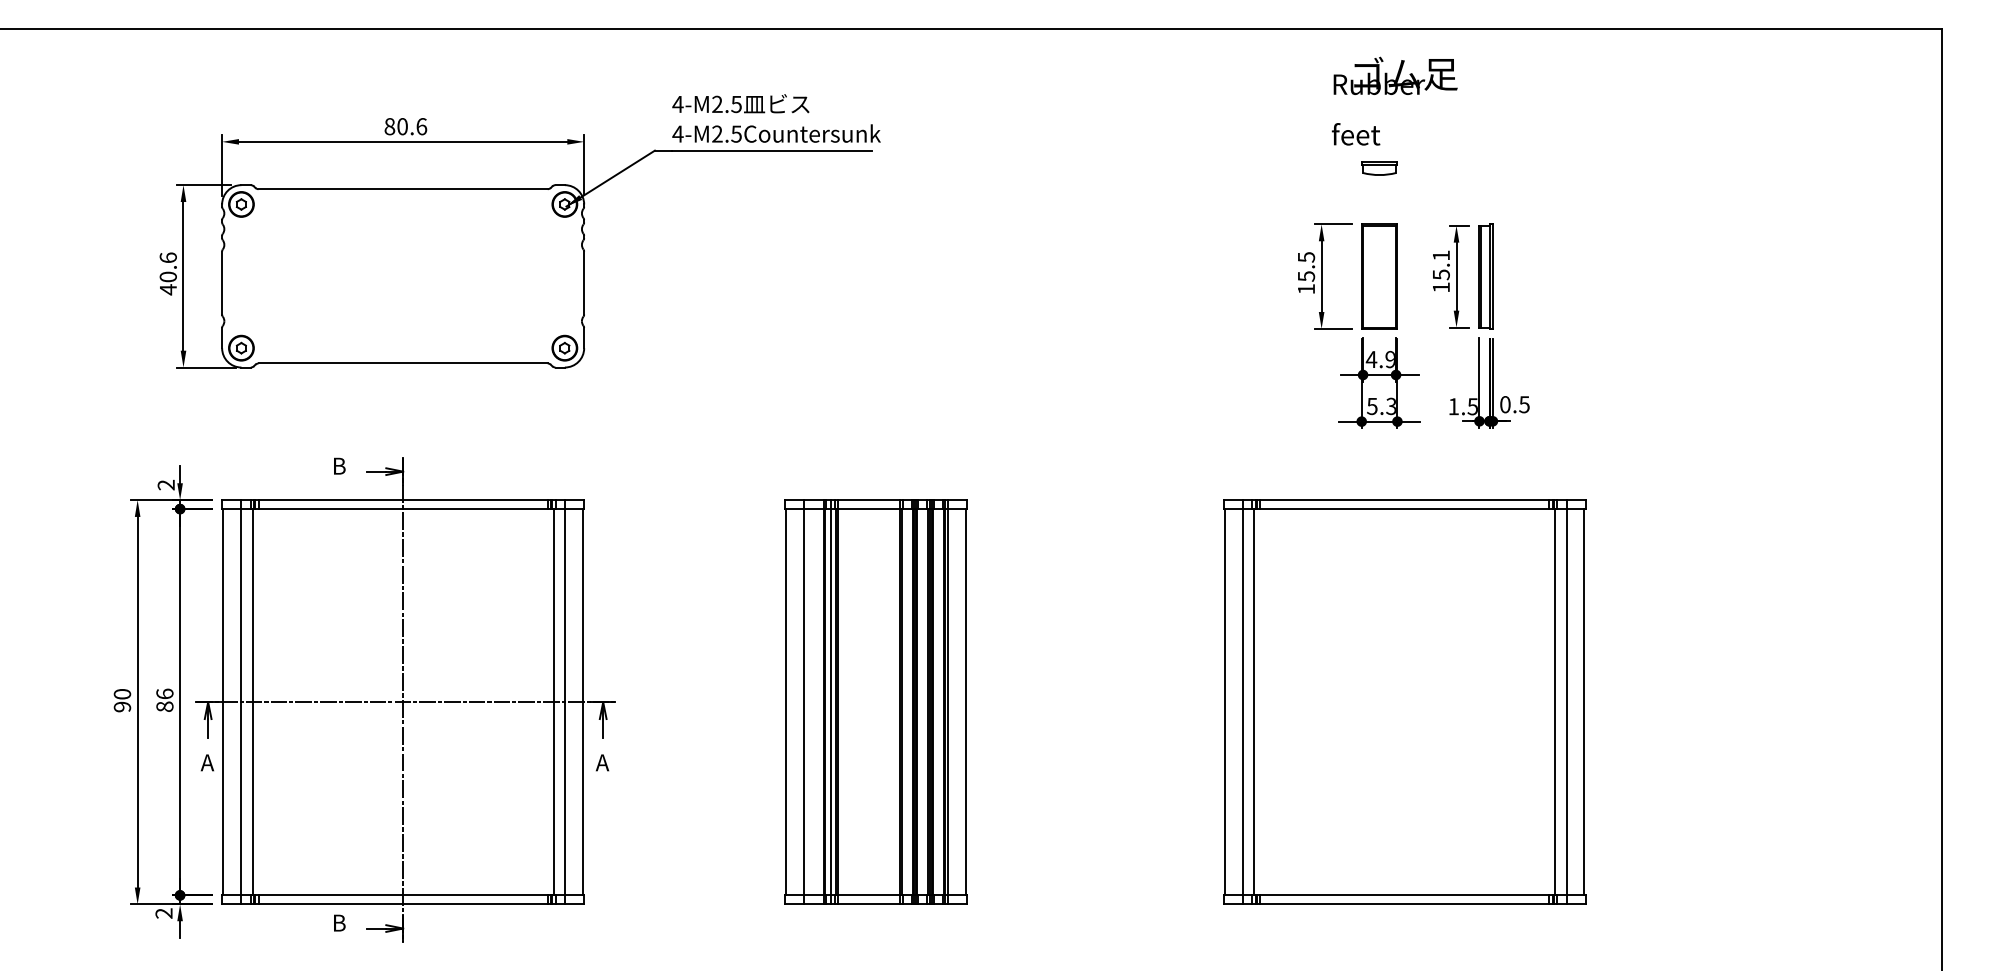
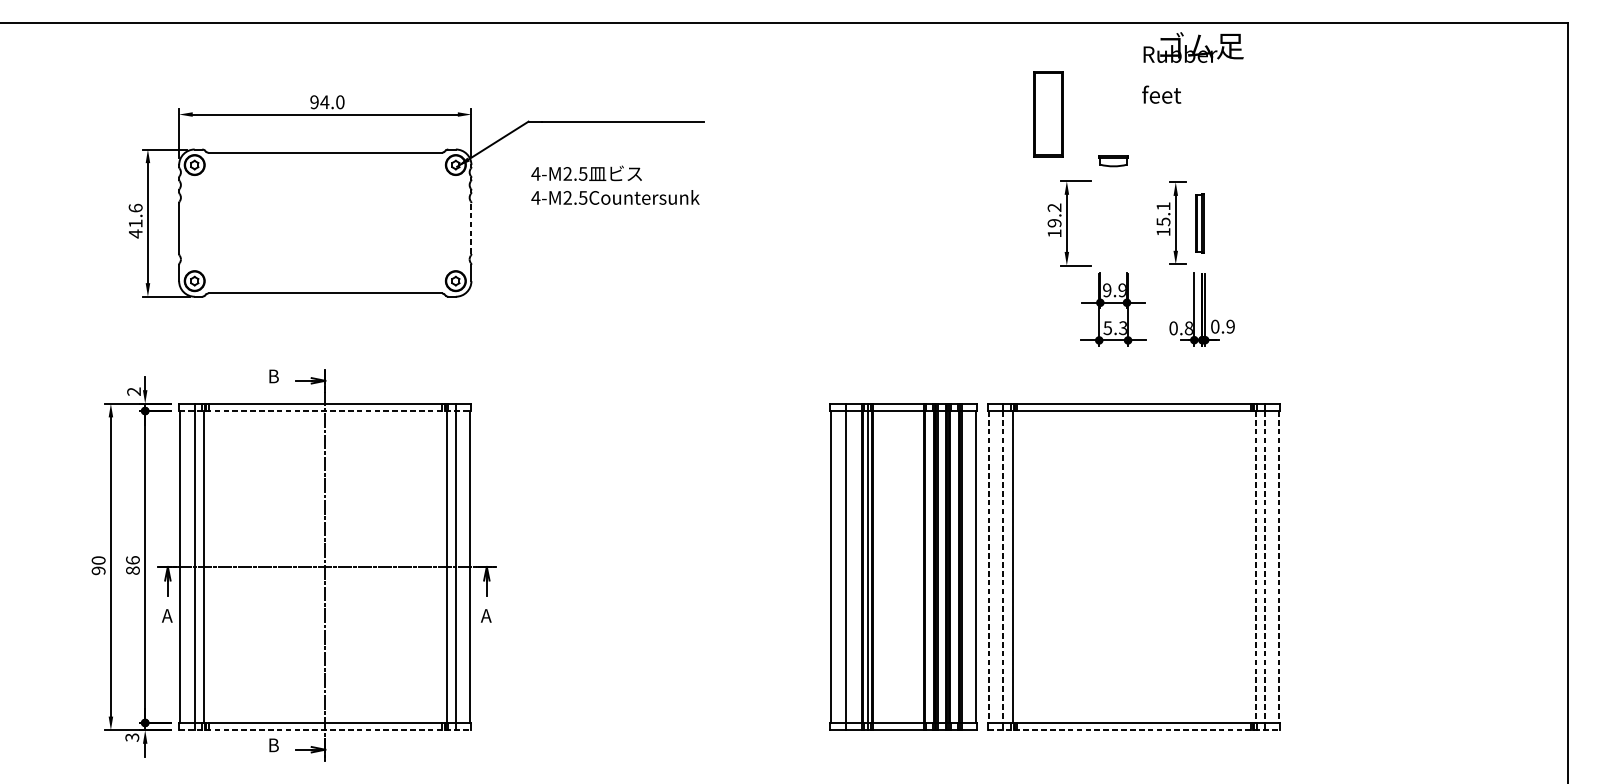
text: (1394, 100) -> (1192, 67), moved
text: (776, 118) -> (615, 185), moved
text: (405, 126) -> (327, 102), 80.6 -> 94.0
part: (1379, 168) -> (1113, 161), moved
text: (1306, 266) -> (1054, 215), 15.5 -> 19.2
text: (167, 276) -> (135, 223), 40.6 -> 41.6
part: (1379, 276) -> (1048, 114), moved
part: (1485, 276) -> (1199, 223), size x0.7
line: (584, 282) -> (471, 228), solid -> dashed
text: (1371, 359) -> (1107, 290), 4.9 -> 9.9
text: (1524, 404) -> (1230, 326), 0.5 -> 0.9
text: (1462, 406) -> (1180, 328), 1.5 -> 0.8
line: (403, 509) -> (325, 411), solid -> dashed
part: (875, 701) -> (903, 566), moved
line: (1225, 702) -> (989, 567), solid -> dashed
line: (1243, 702) -> (1003, 567), solid -> dashed
line: (1555, 702) -> (1255, 567), solid -> dashed
line: (1566, 702) -> (1264, 567), solid -> dashed
line: (1584, 702) -> (1279, 567), solid -> dashed
line: (403, 904) -> (325, 730), solid -> dashed
line: (1405, 904) -> (1134, 730), solid -> dashed
text: (164, 913) -> (132, 737), 2 -> 3

